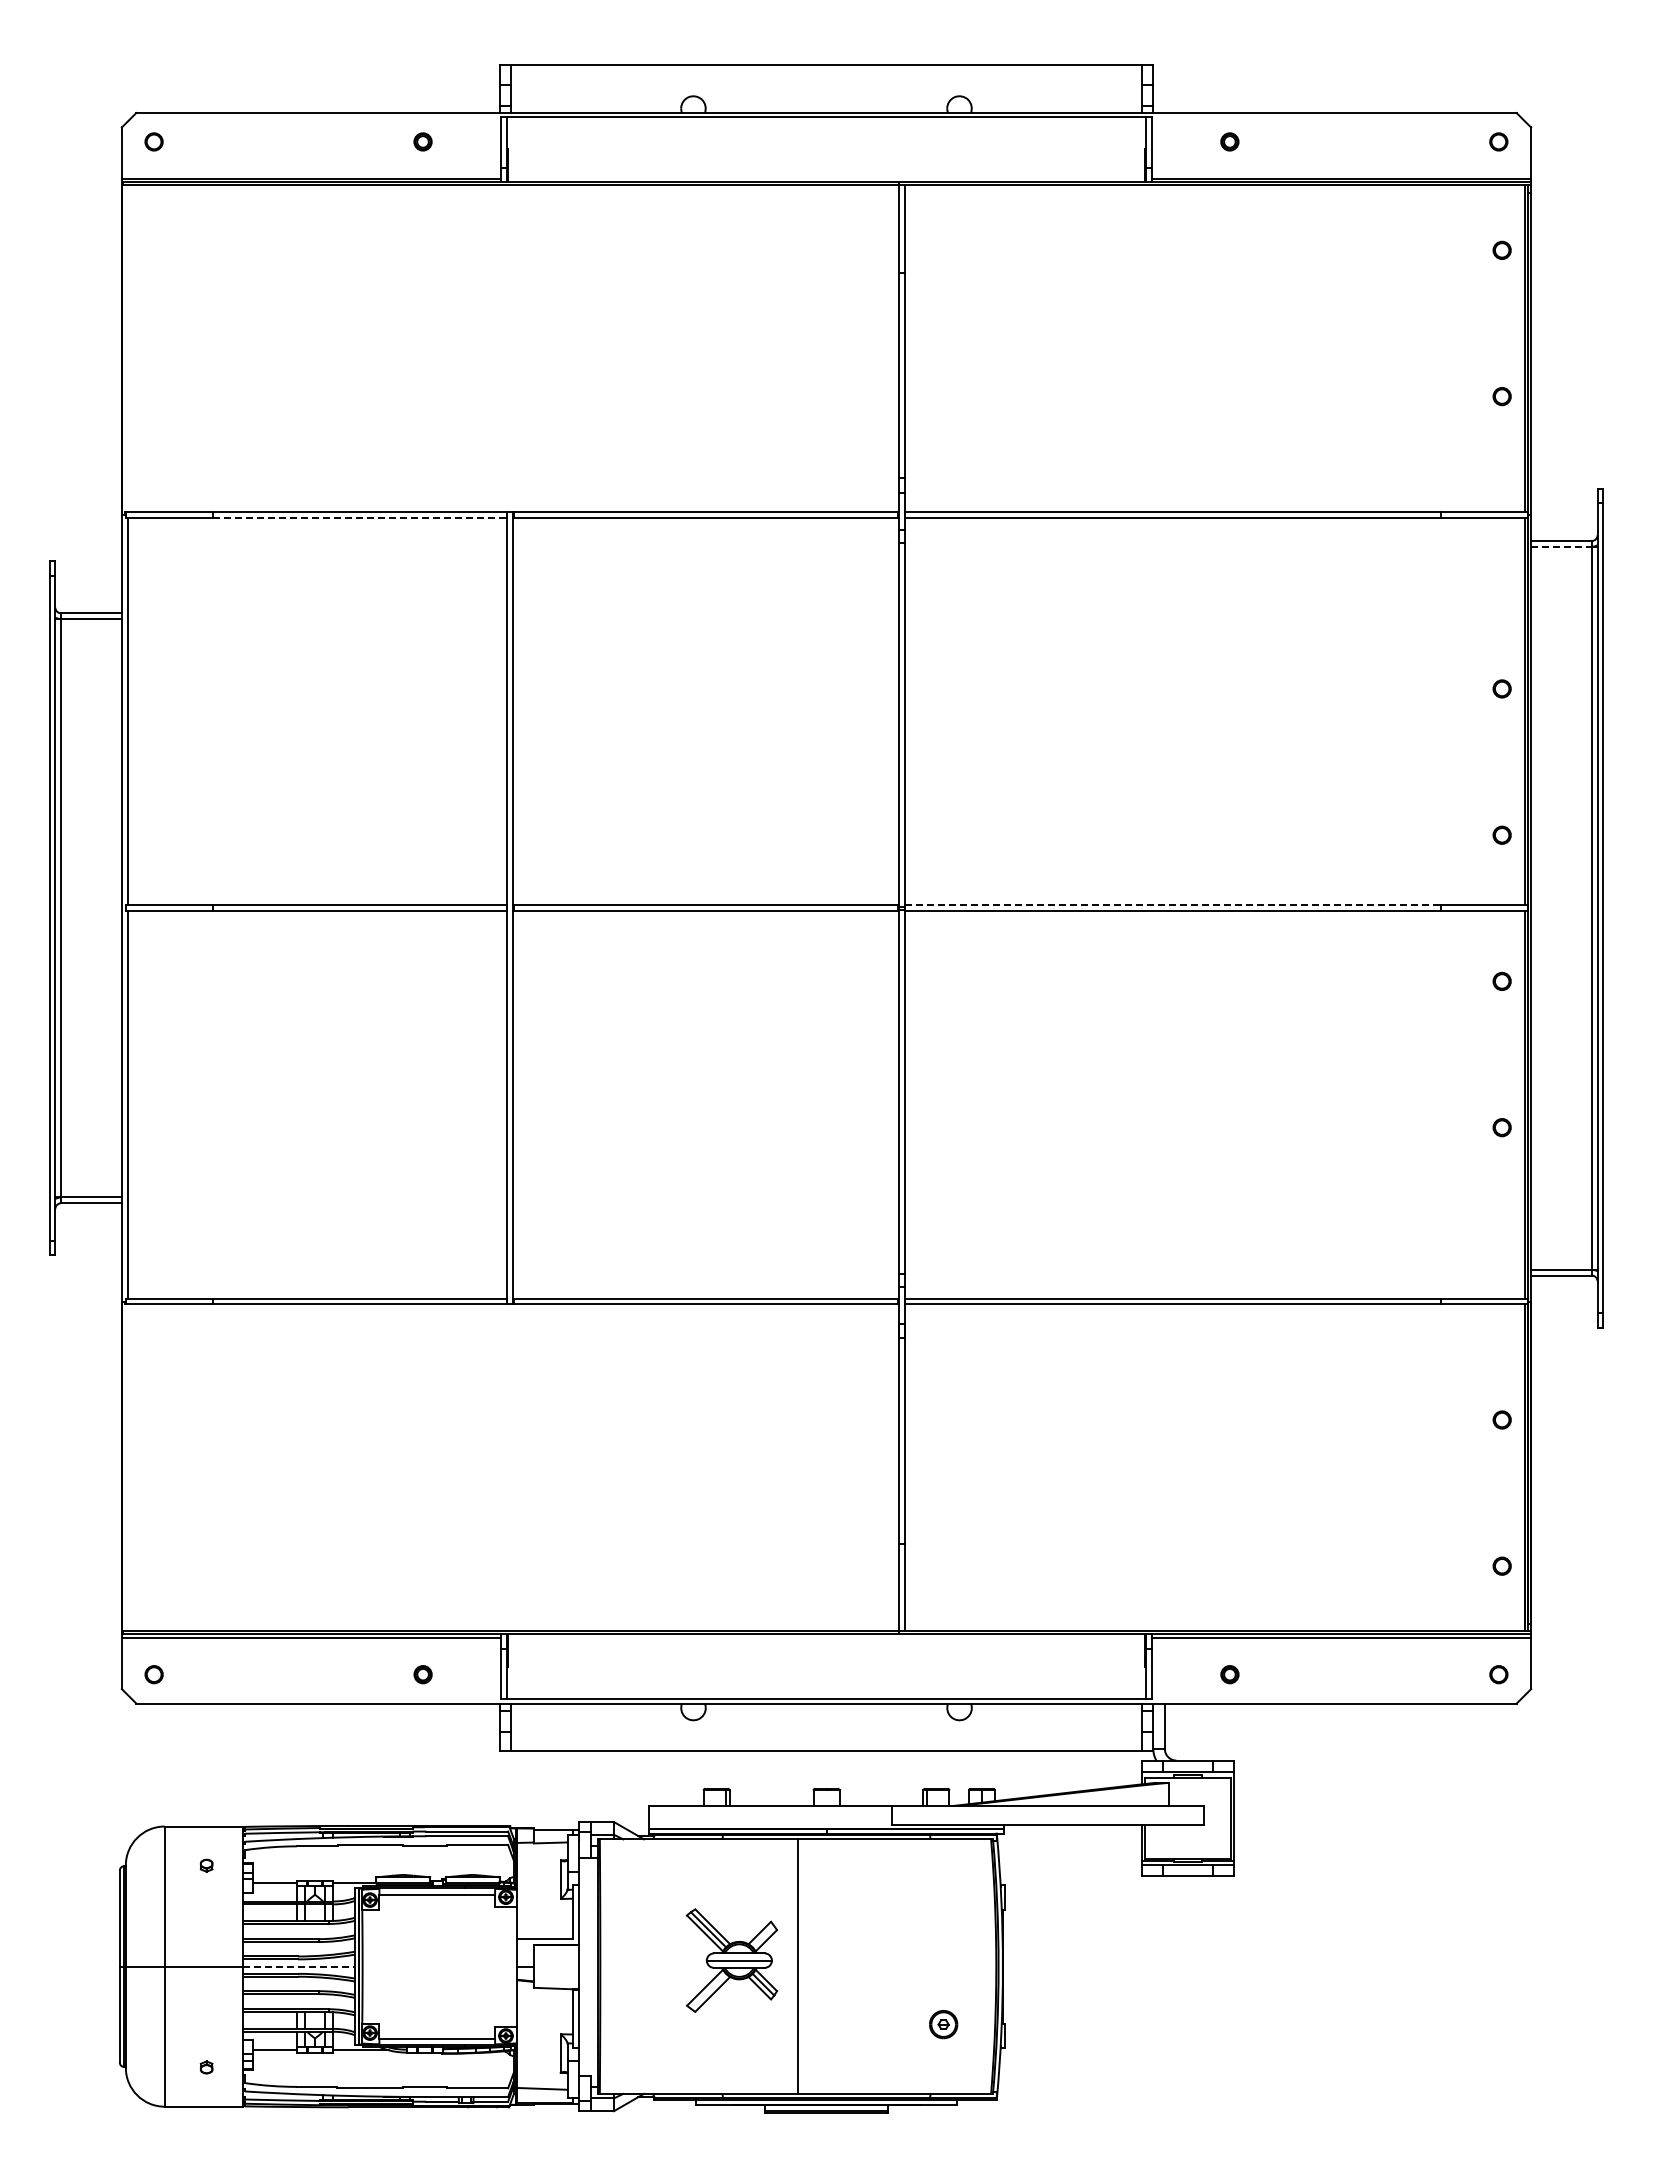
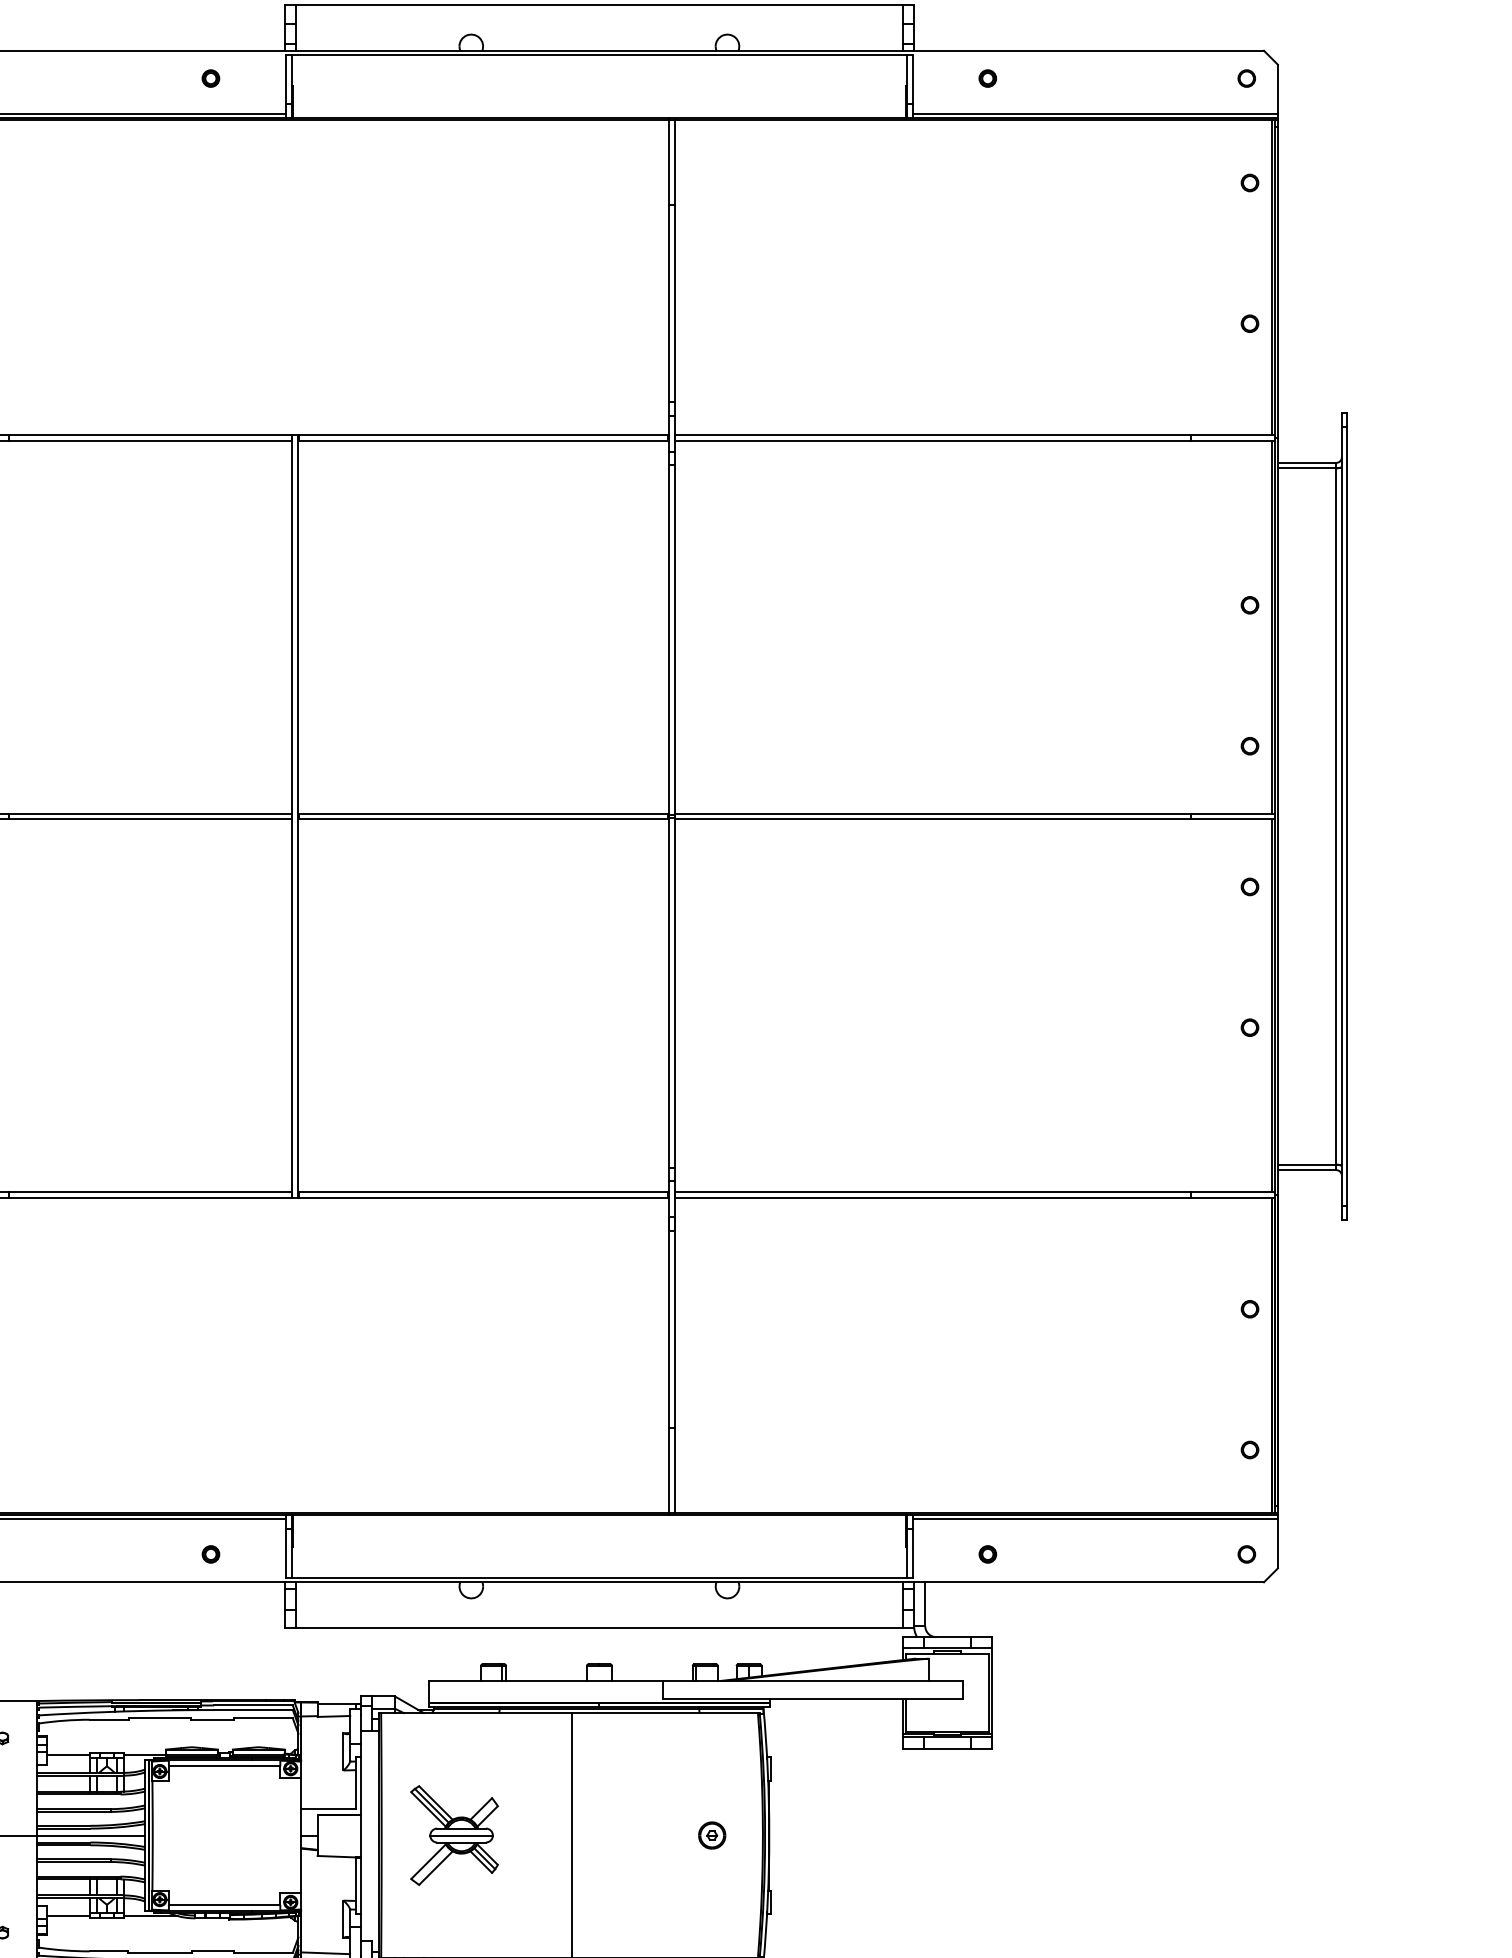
line: (360, 517) -> (150, 440), dashed -> solid
line: (1561, 546) -> (1307, 468), dashed -> solid
line: (1172, 905) -> (932, 813), dashed -> solid
part: (732, 1960) -> (454, 1835), moved
line: (299, 1966) -> (91, 1835), dashed -> solid
part: (943, 2024) -> (712, 1835), moved

